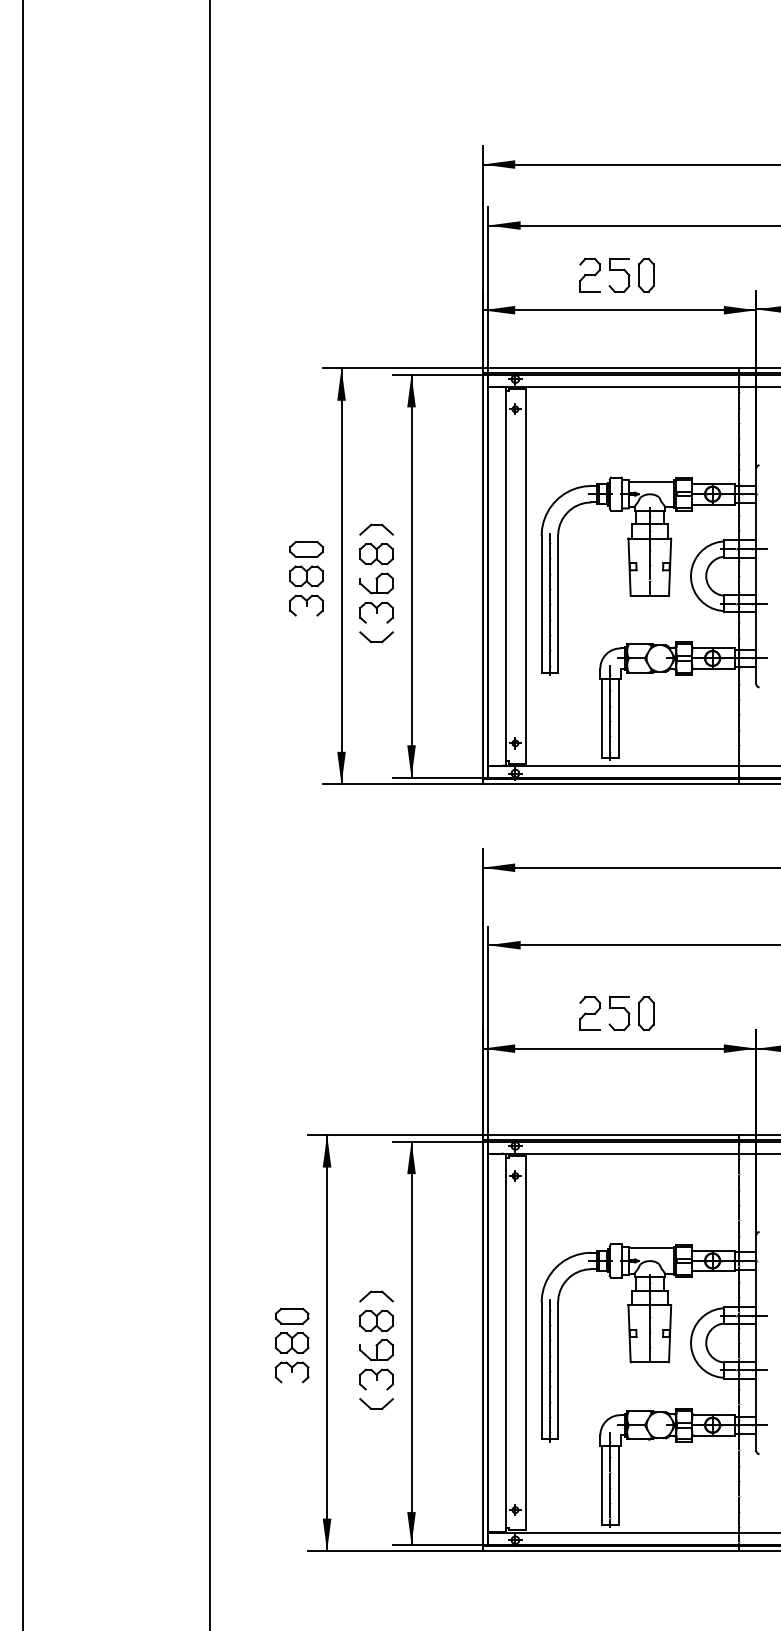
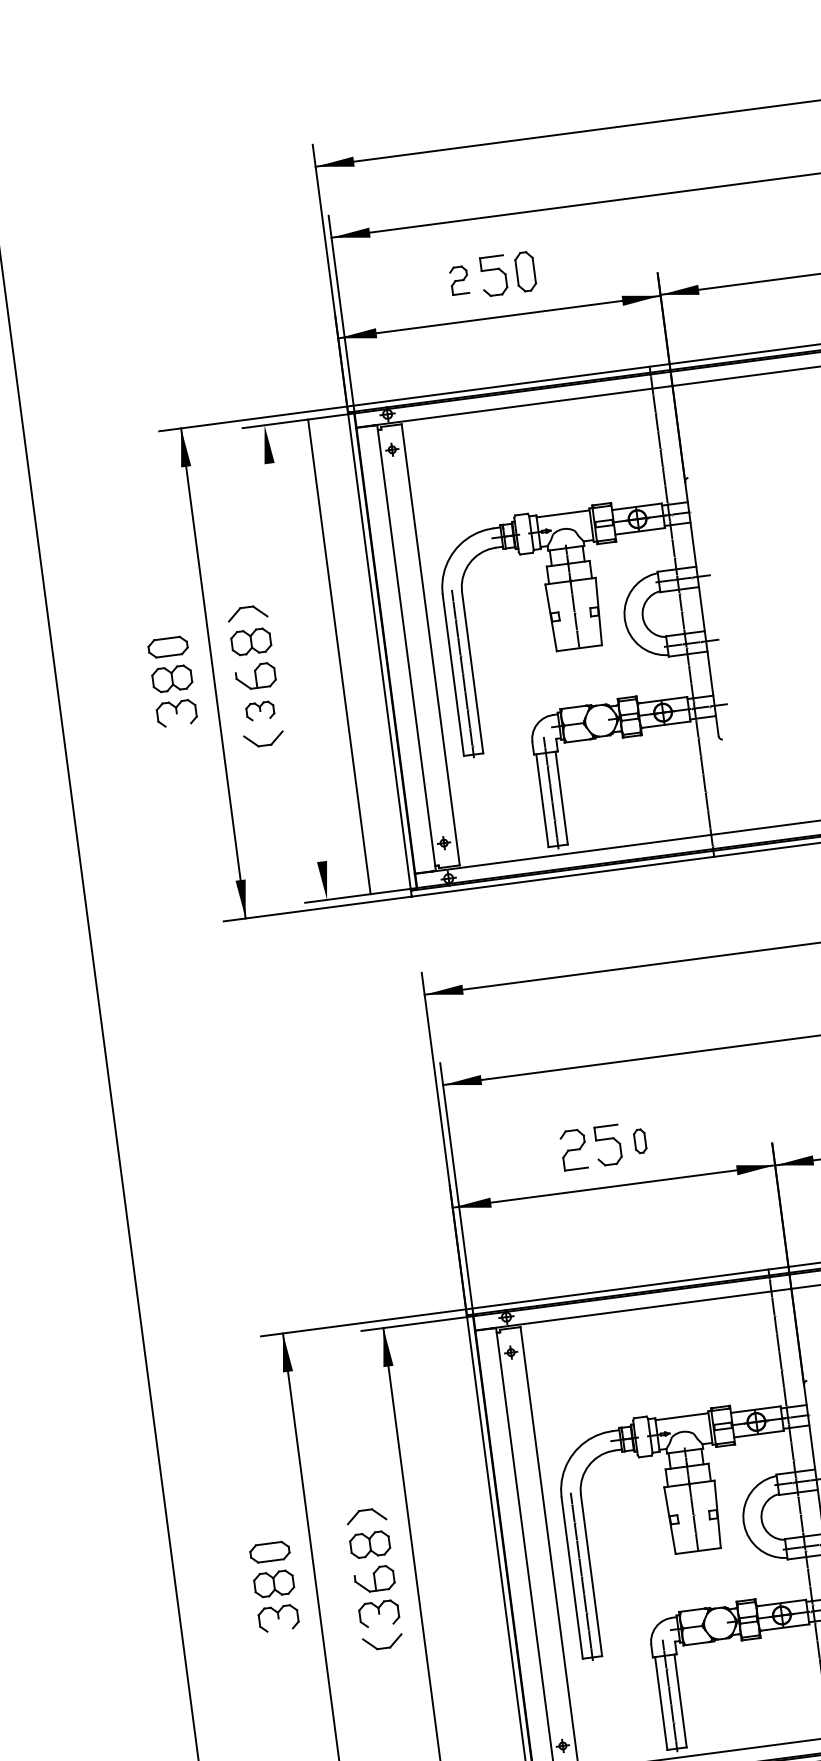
part: (589, 275) -> (458, 280), size x0.7
line: (411, 575) -> (339, 655), moved
part: (376, 612) -> (260, 710), size x0.7
part: (646, 1013) -> (640, 1140), size x0.6

